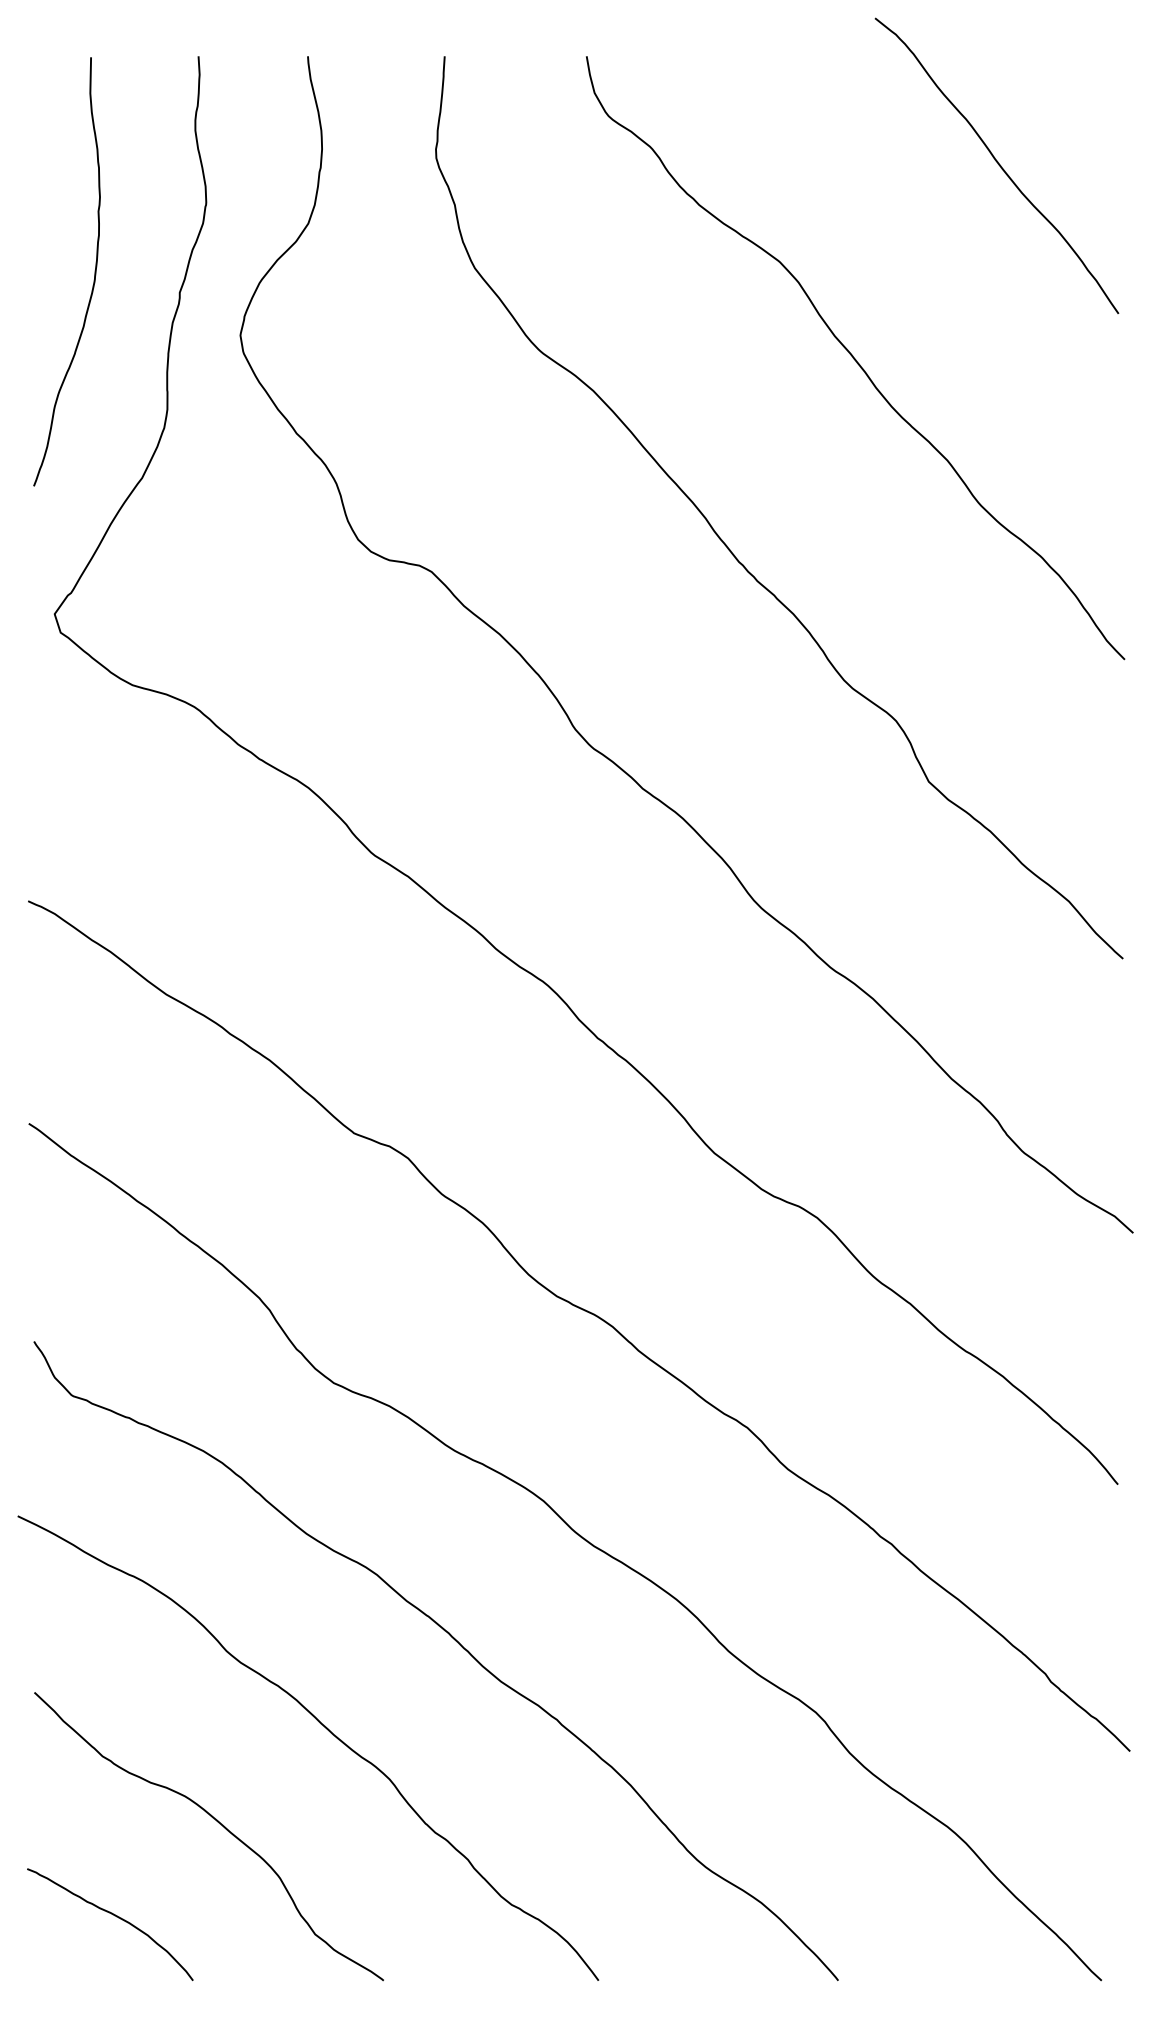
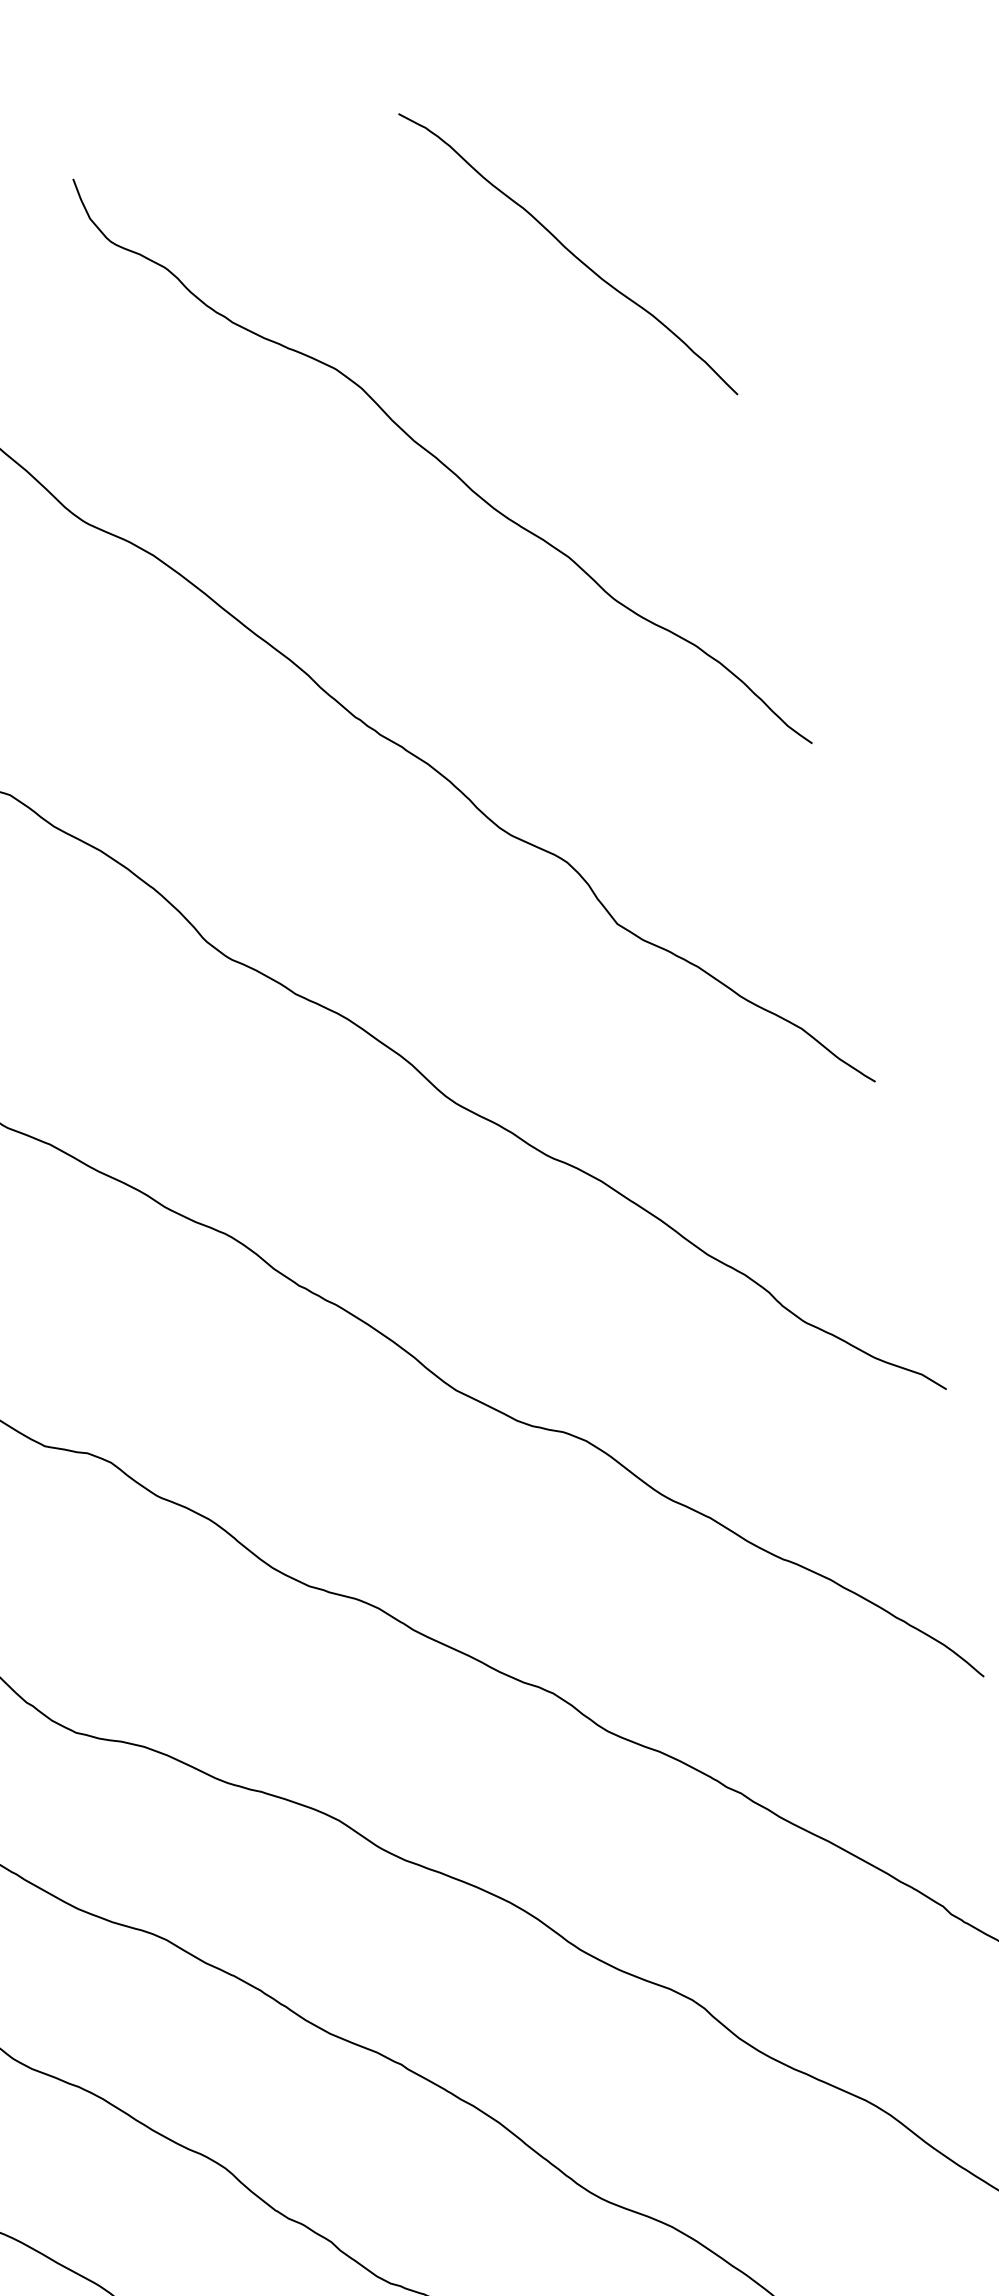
curve: (998, 165) -> (569, 253), moved

